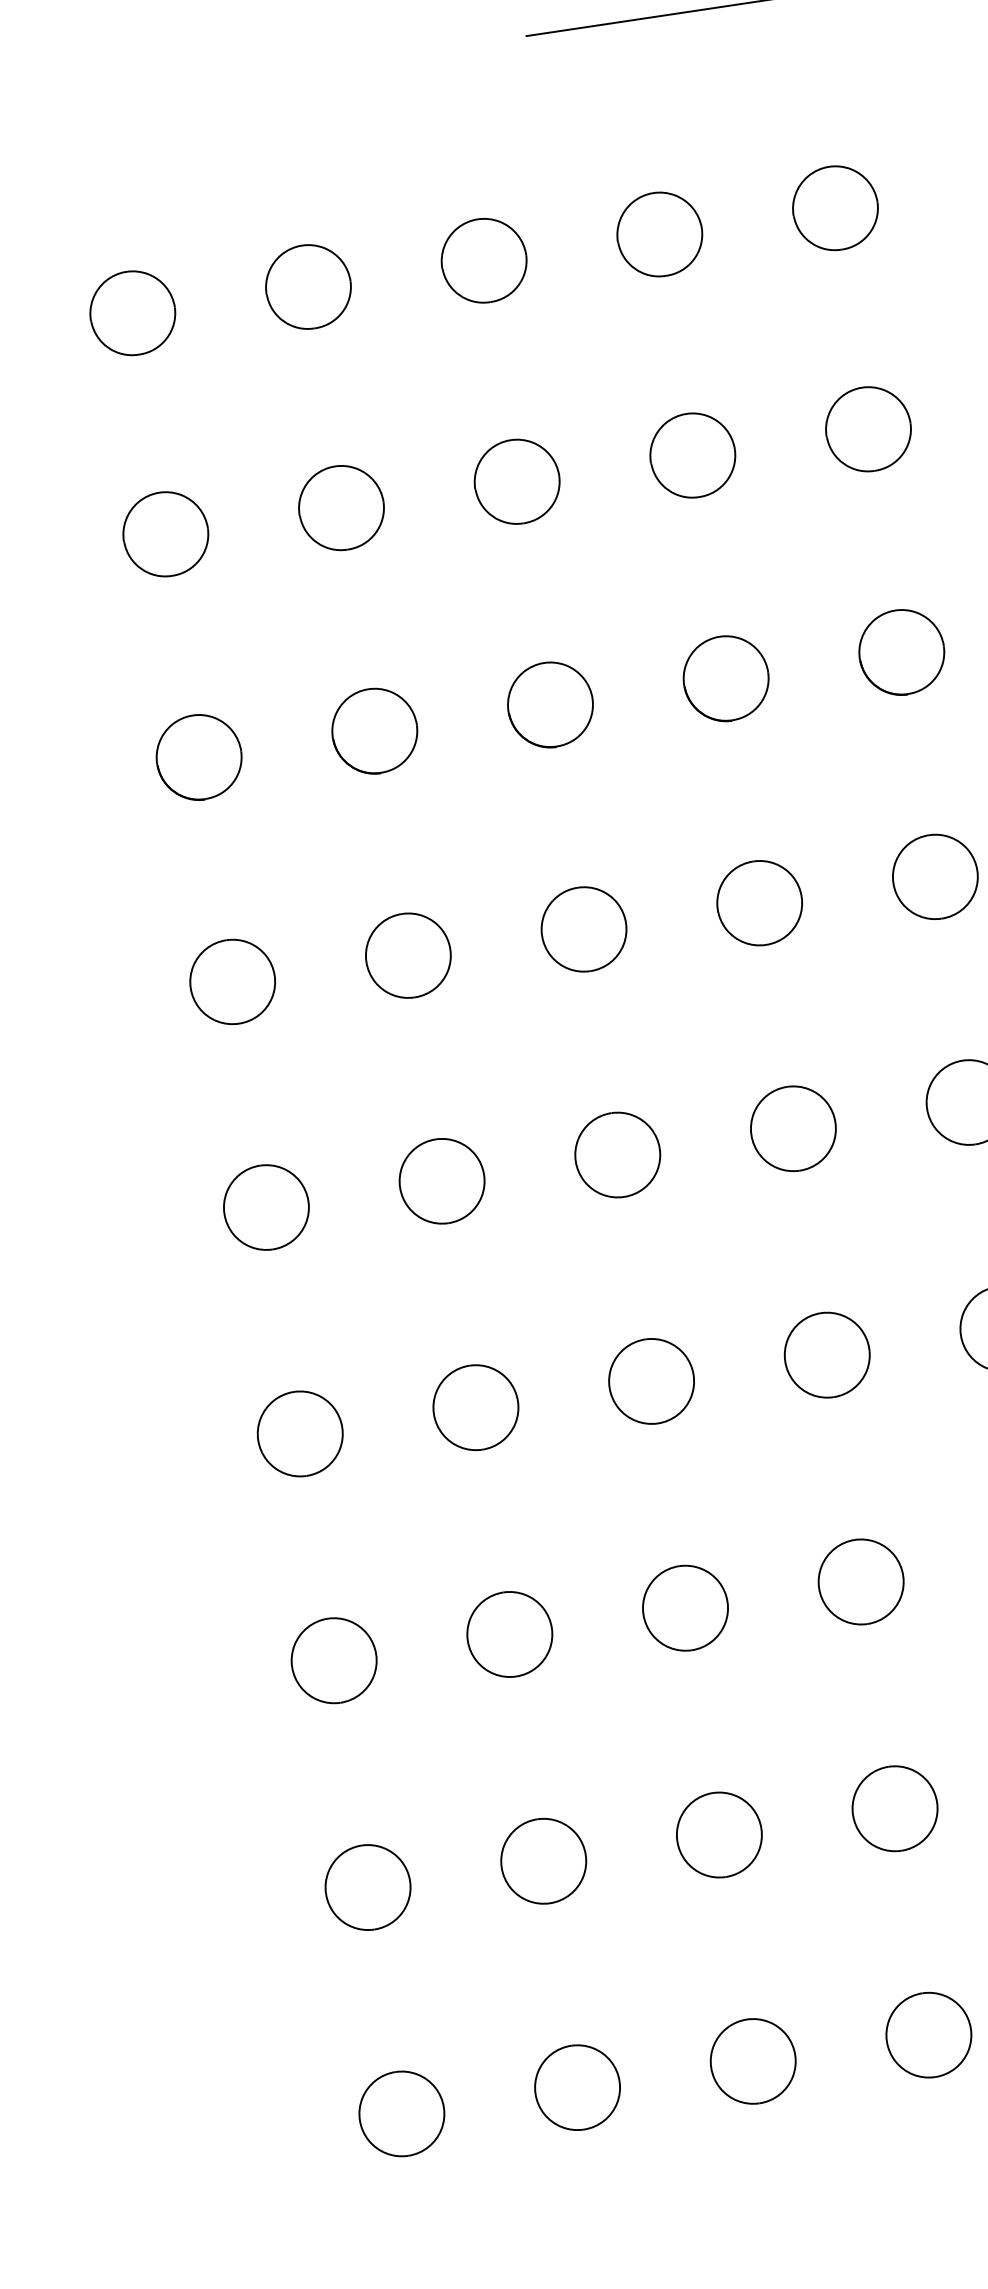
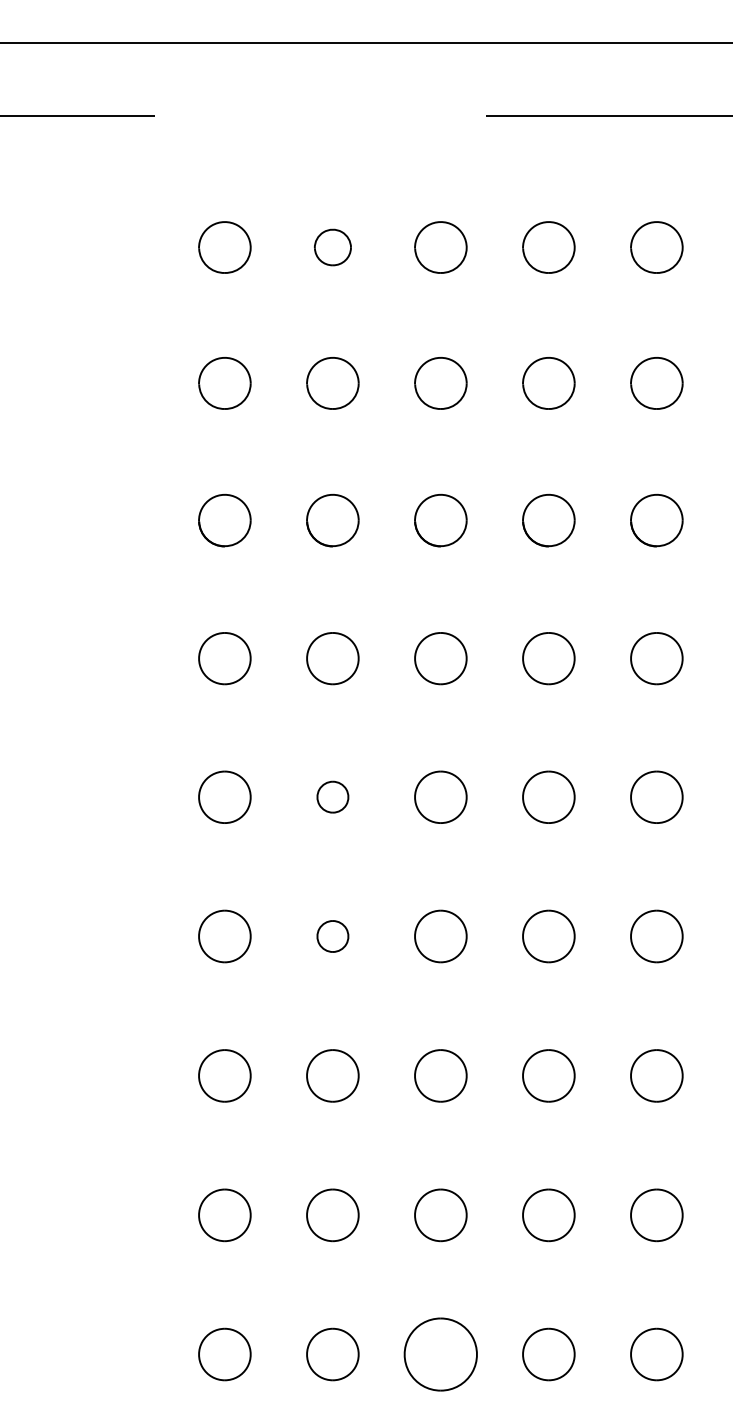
part: (307, 287) -> (332, 247), size x0.7
part: (441, 1180) -> (332, 796), size x0.6
part: (475, 1407) -> (332, 936), size x0.6
part: (752, 2061) -> (440, 1354), size x1.4

